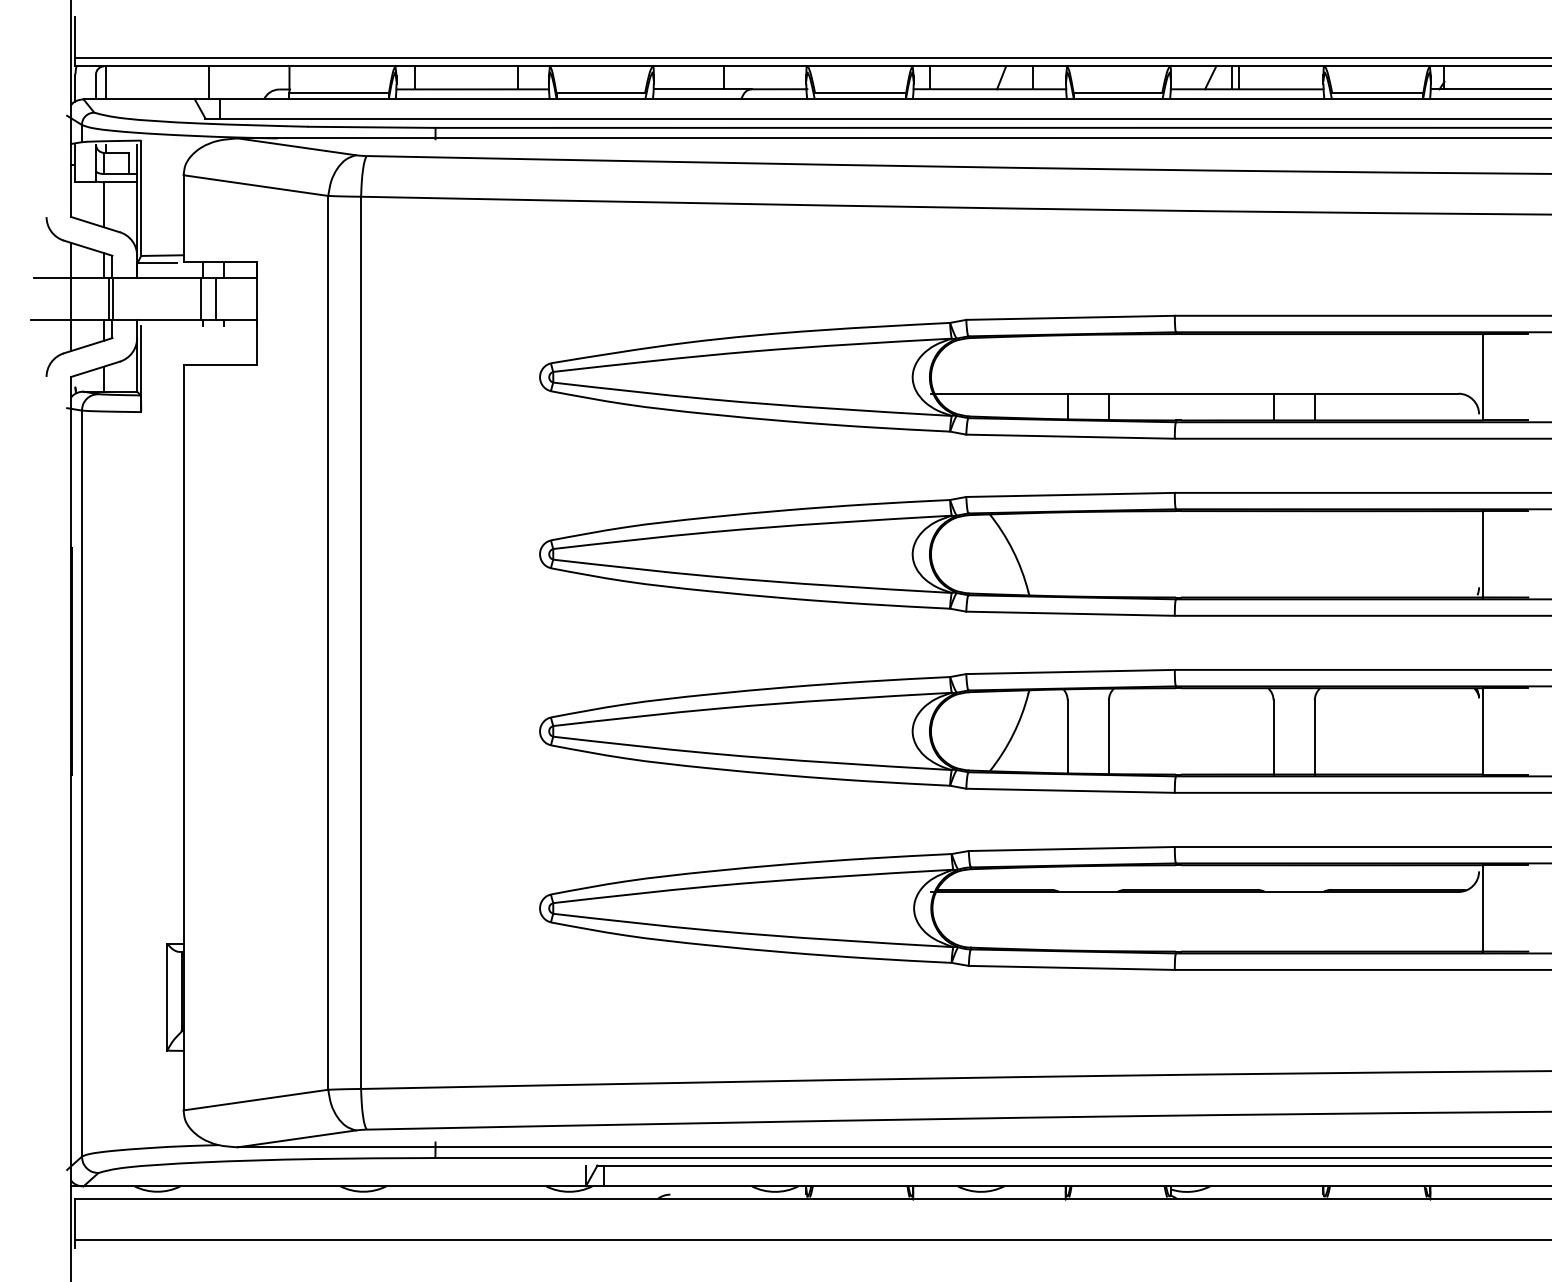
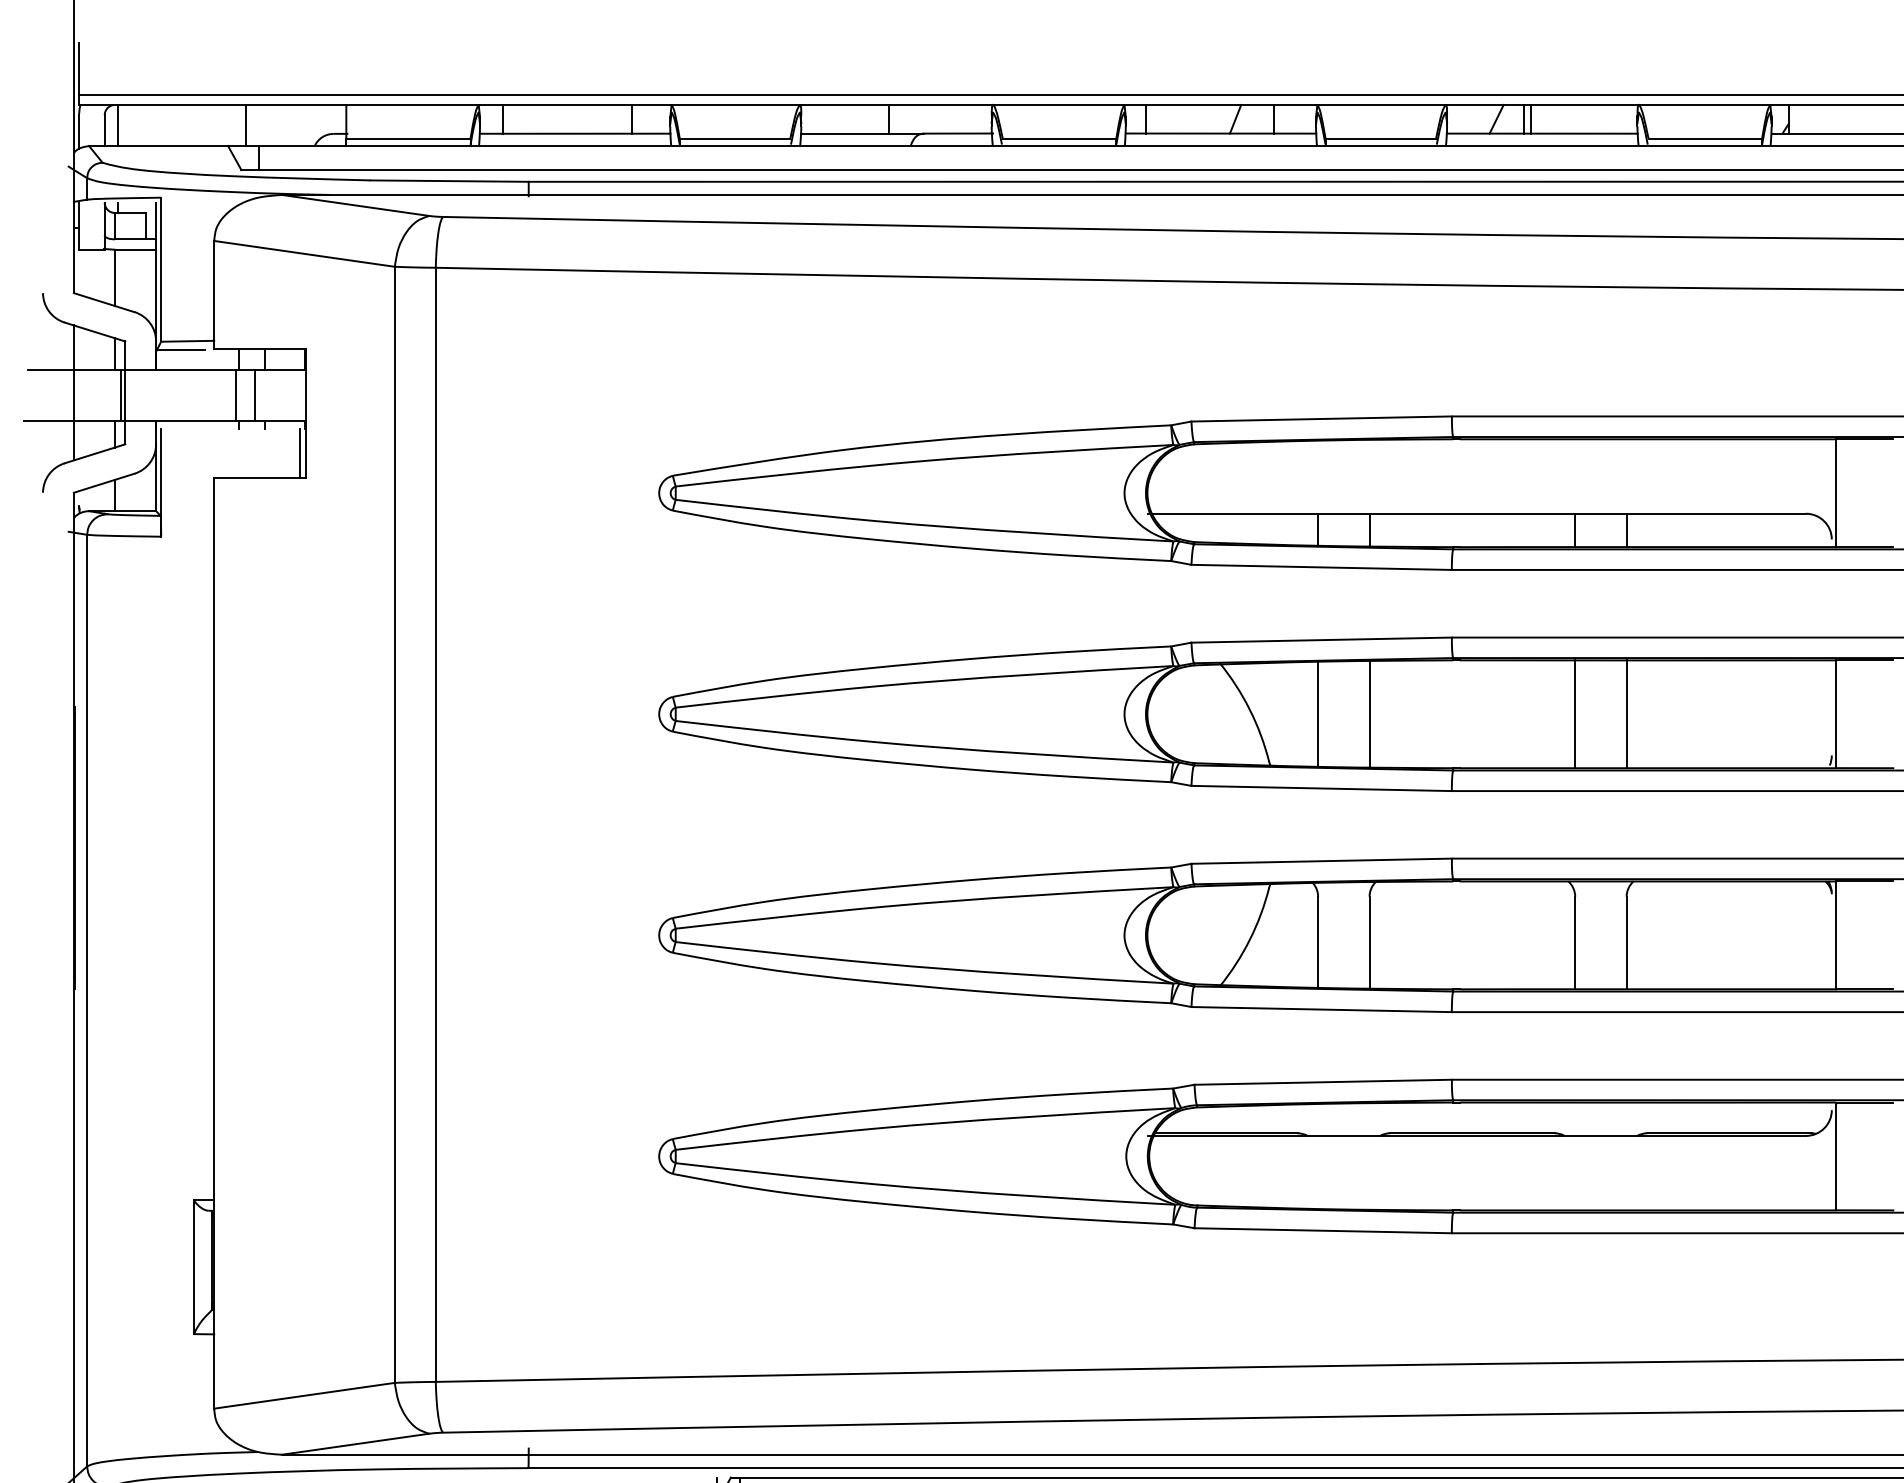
line: (252, 344) -> (300, 452), added
line: (1108, 553) -> (1369, 713), added
line: (1067, 554) -> (1317, 714), added
line: (1273, 554) -> (1575, 714), added
line: (1314, 554) -> (1626, 714), added

